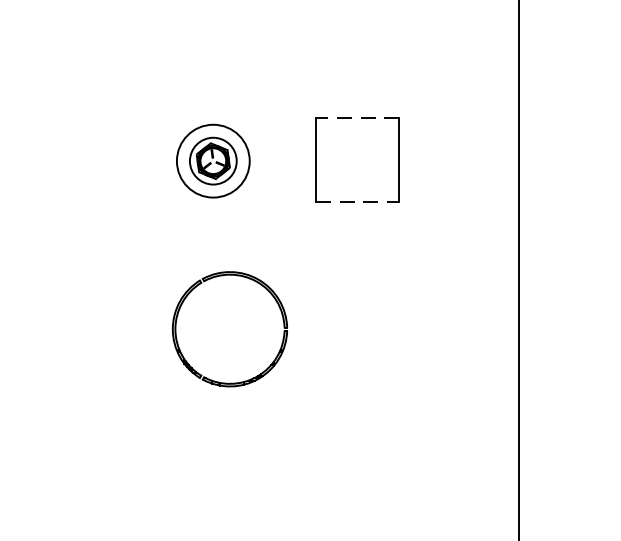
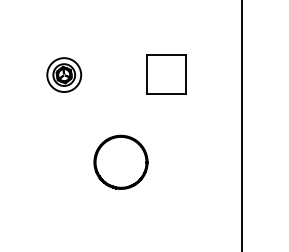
line: (355, 119) -> (165, 55), dashed -> solid
part: (213, 159) -> (64, 74), moved
line: (357, 200) -> (166, 93), dashed -> solid
part: (228, 327) -> (120, 161), moved

